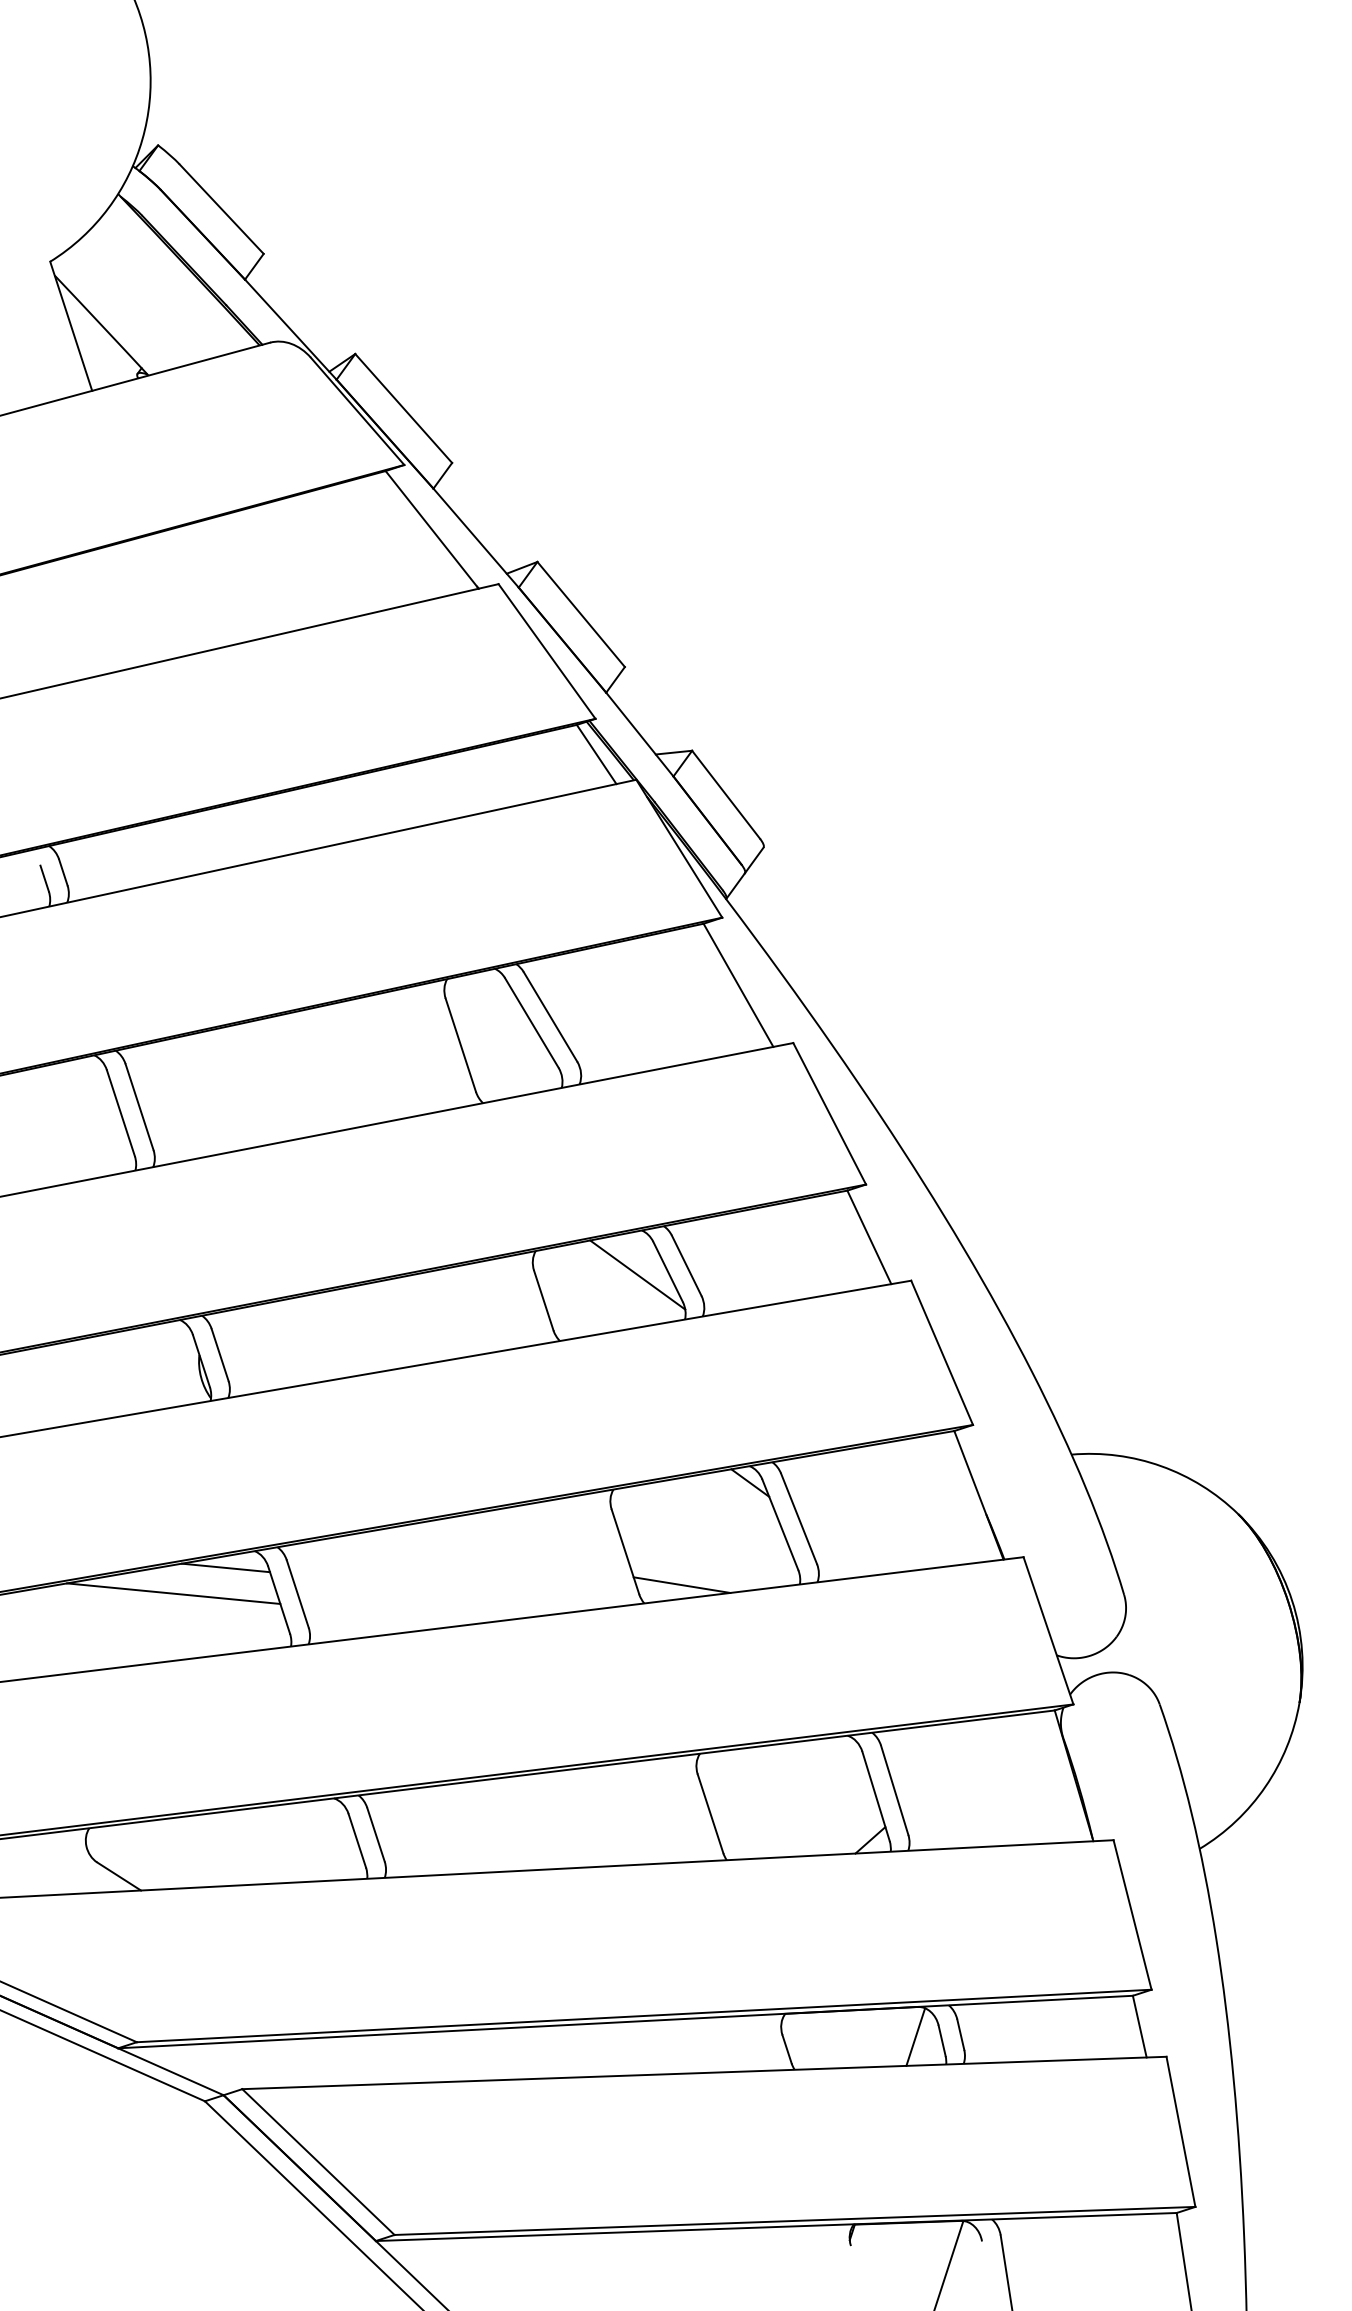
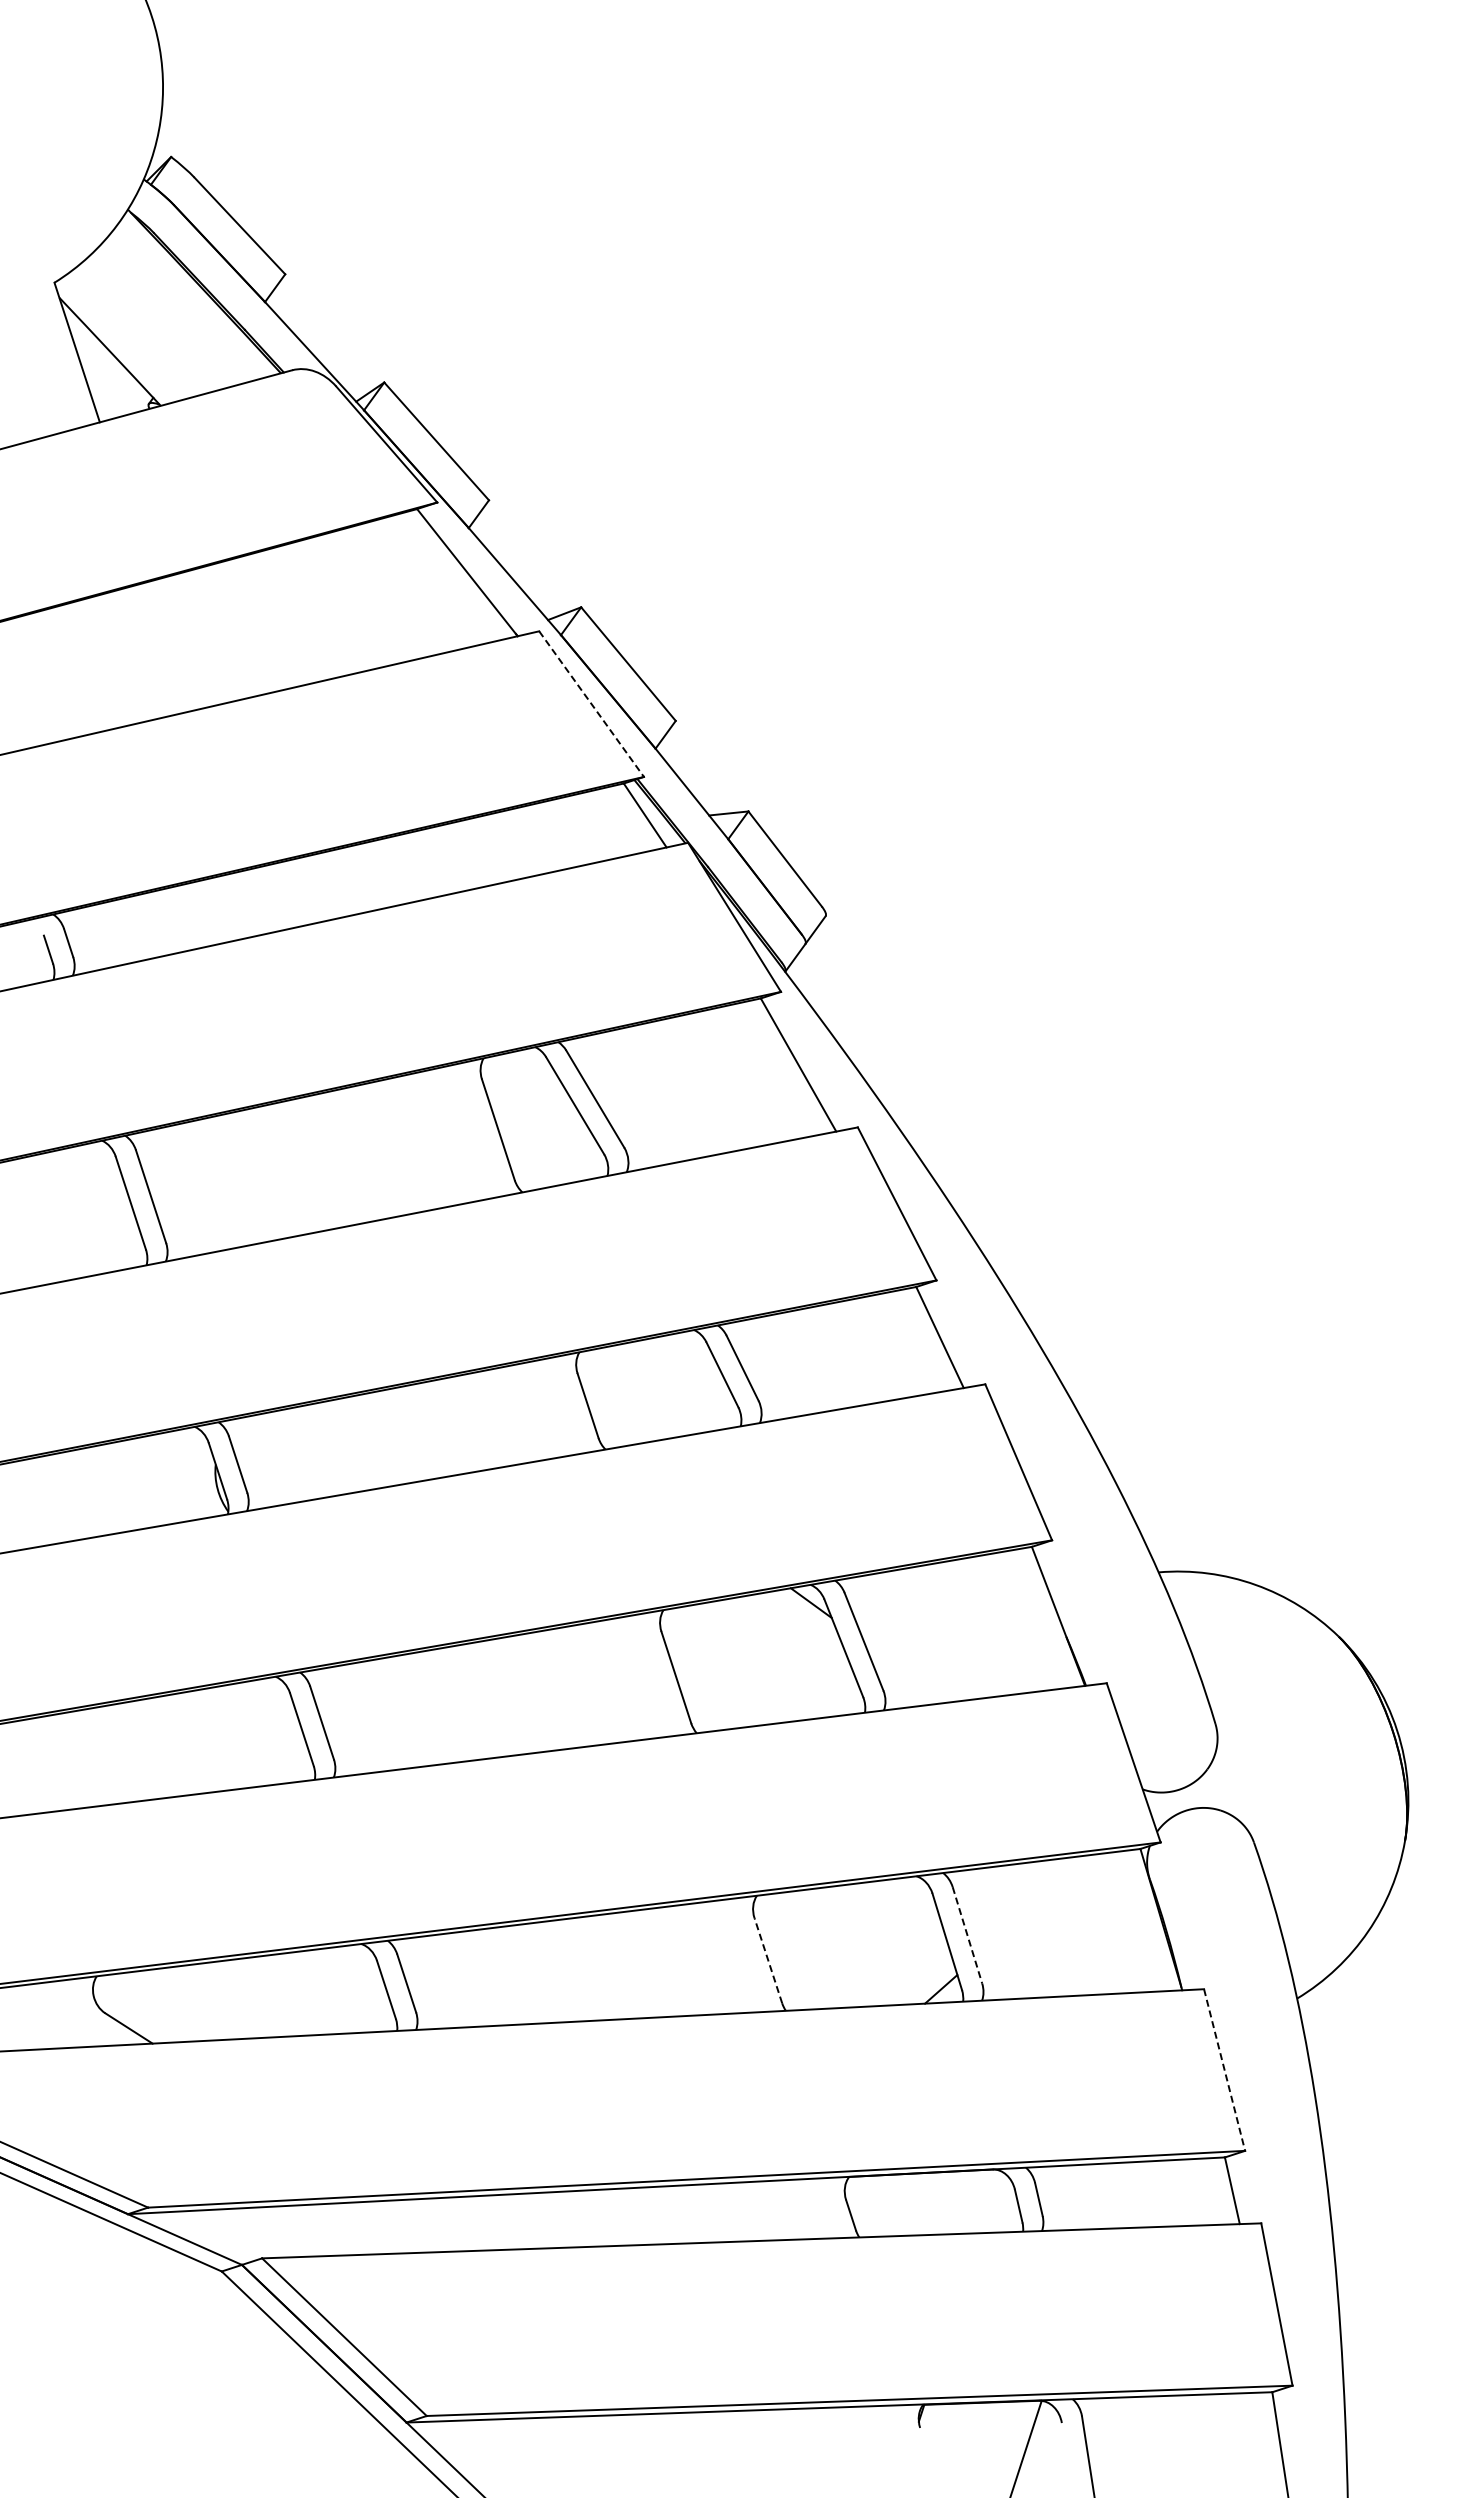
line: (546, 651) -> (591, 704), solid -> dashed
line: (637, 1274) -> (689, 1377), removed
line: (225, 1567) -> (244, 1694), removed
line: (682, 1585) -> (737, 1713), removed
line: (173, 1593) -> (187, 1722), removed
line: (894, 1790) -> (967, 1935), solid -> dashed
line: (710, 1813) -> (768, 1960), solid -> dashed
line: (1132, 1915) -> (1224, 2070), solid -> dashed
line: (916, 2036) -> (990, 2201), removed

